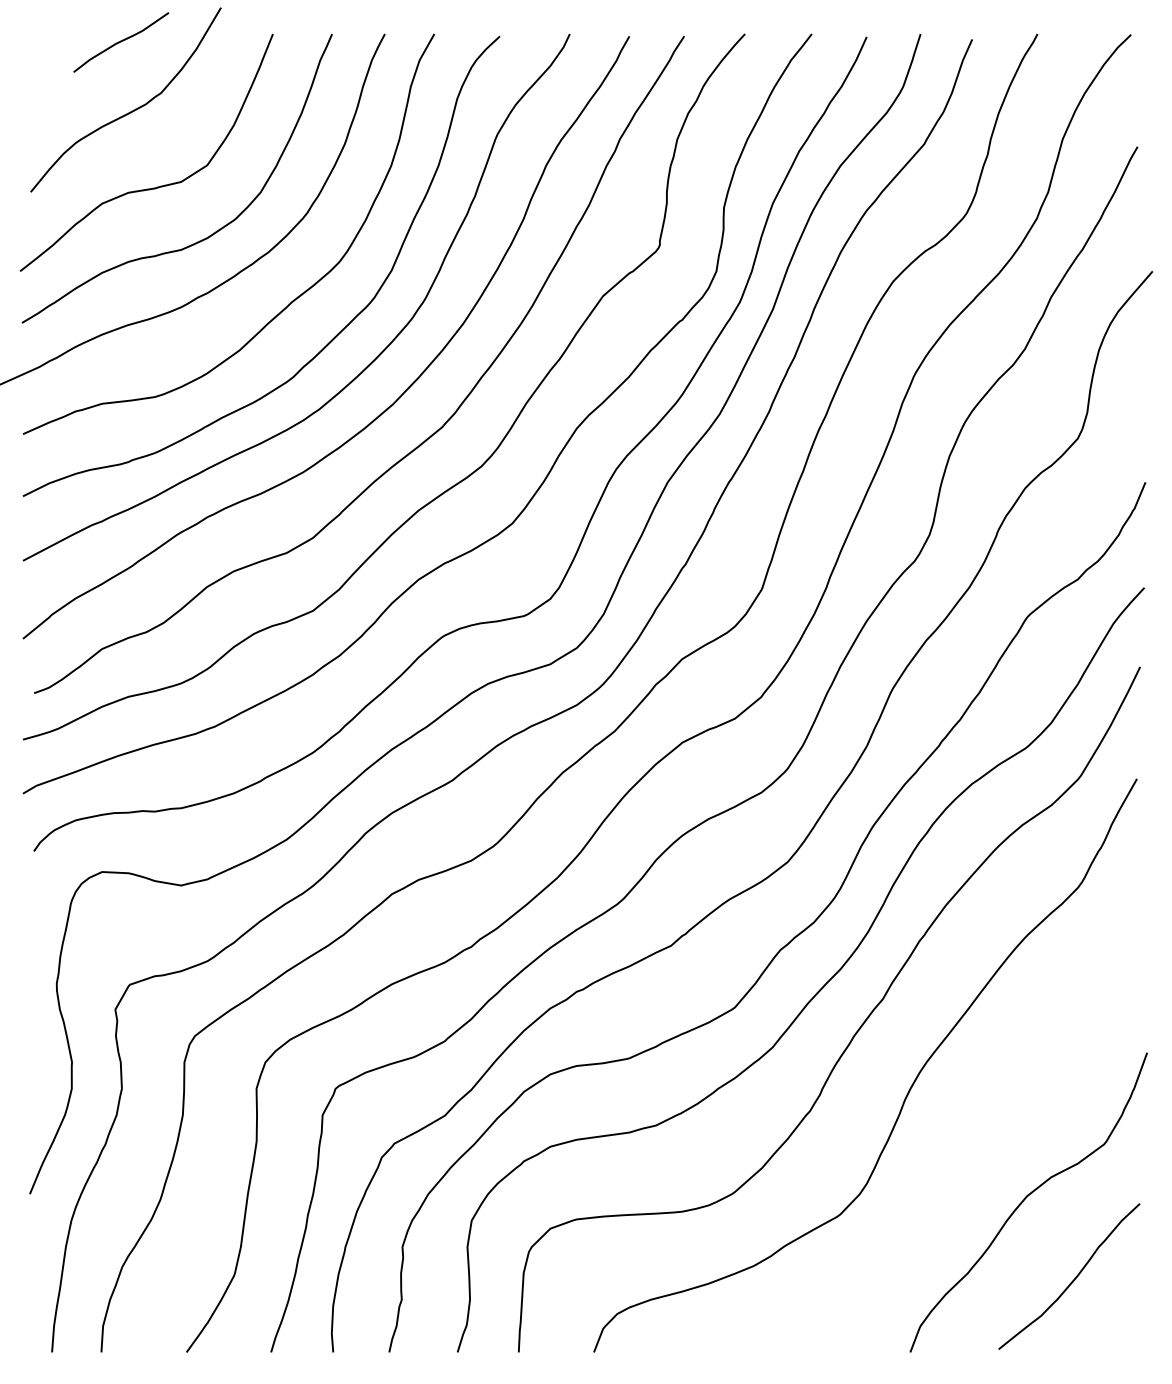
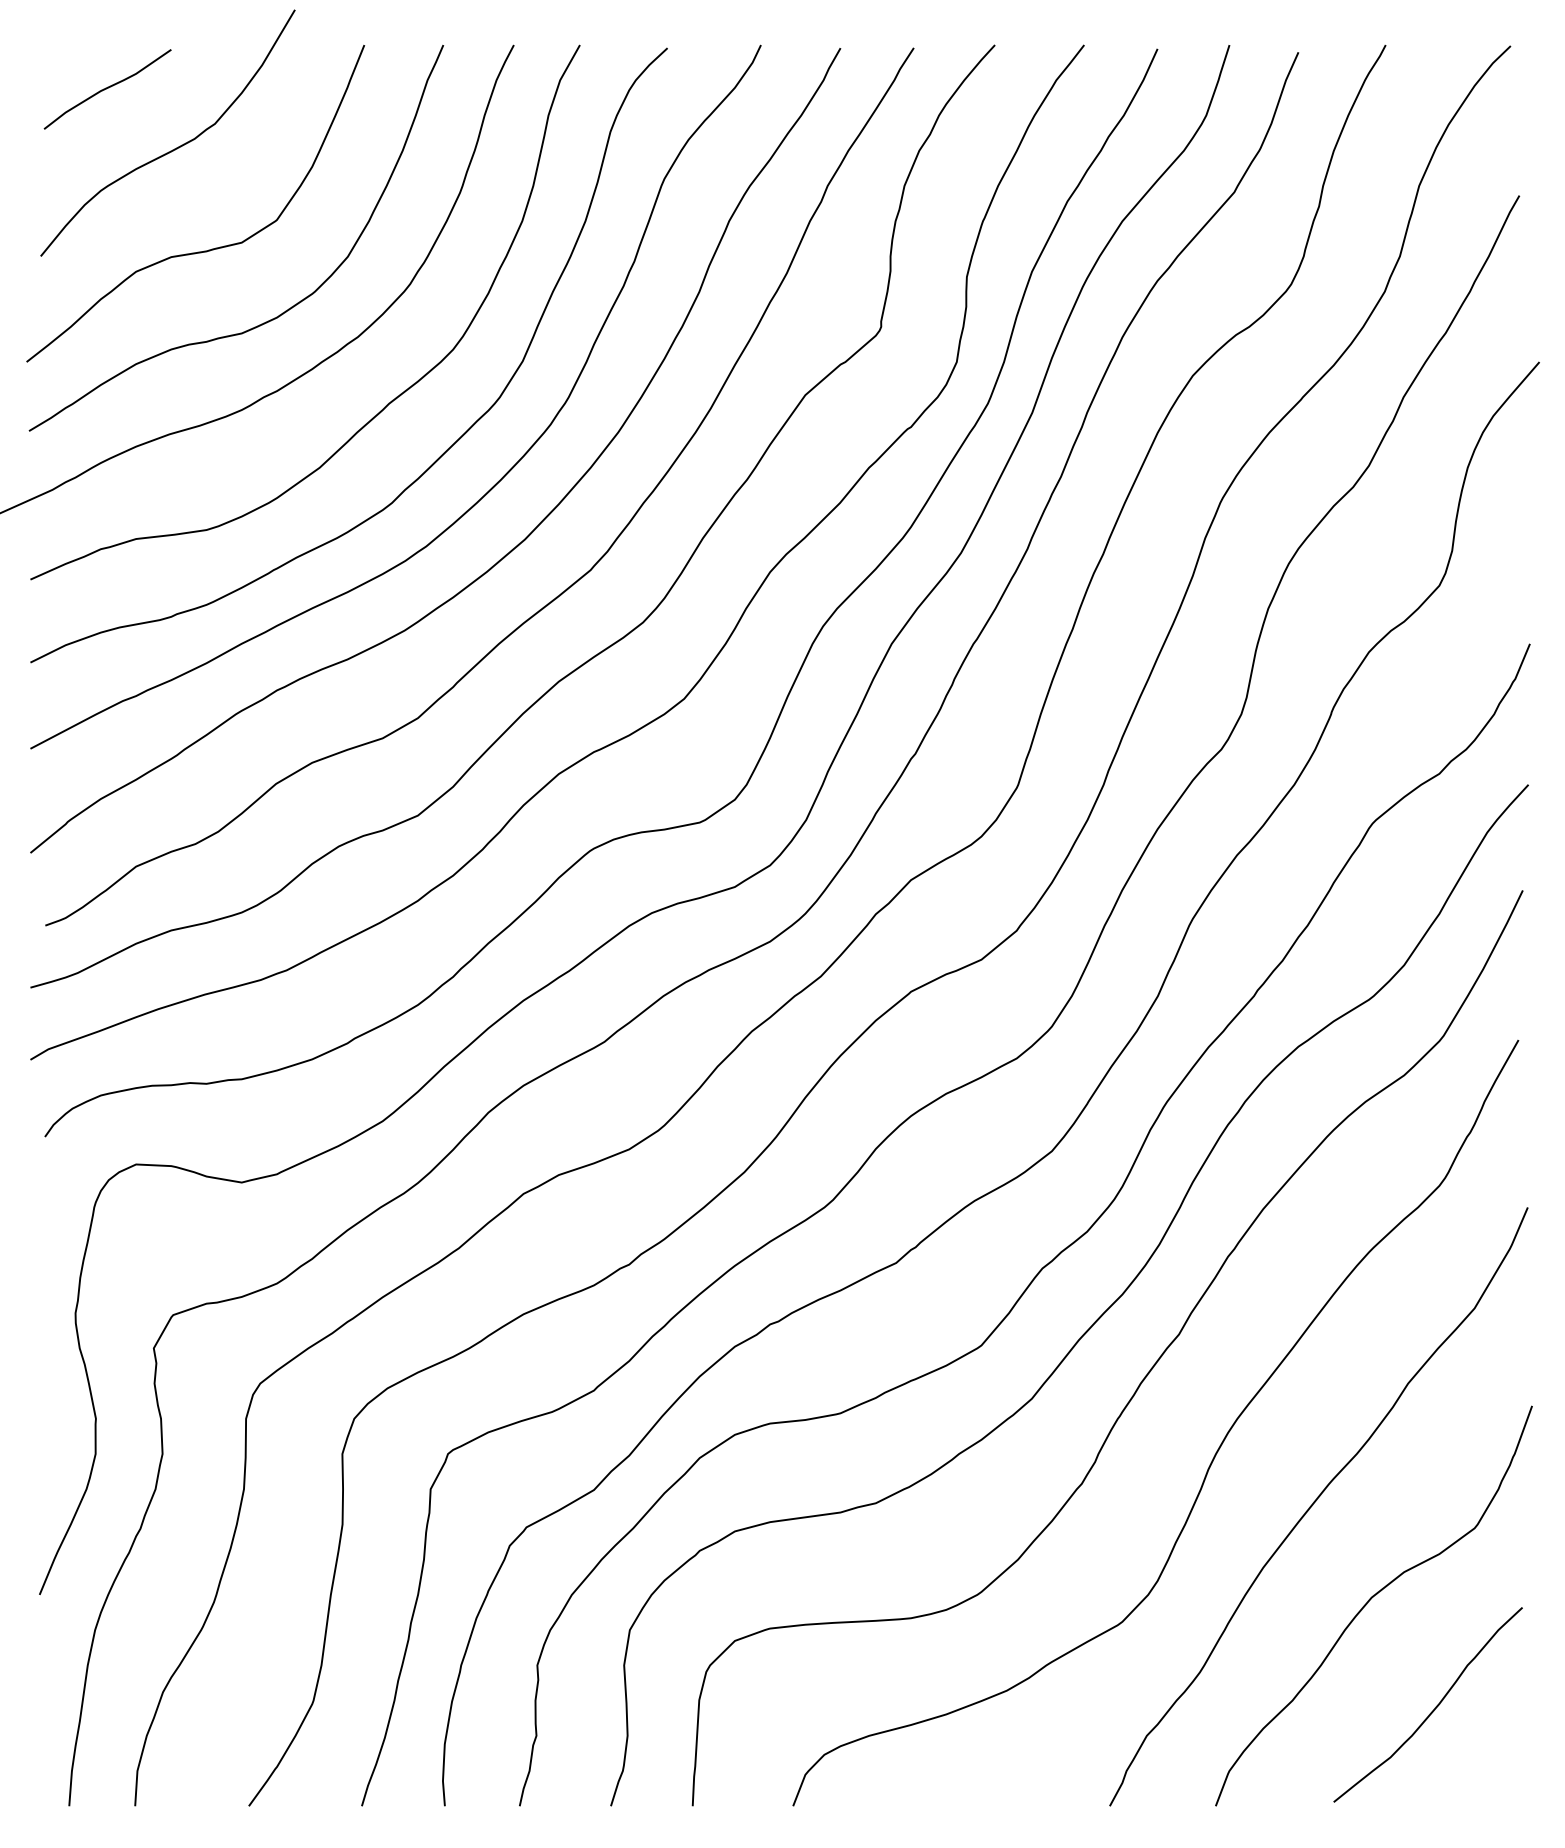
curve: (121, 41) -> (107, 88), moved
curve: (985, 1125) -> (1315, 1502), added

